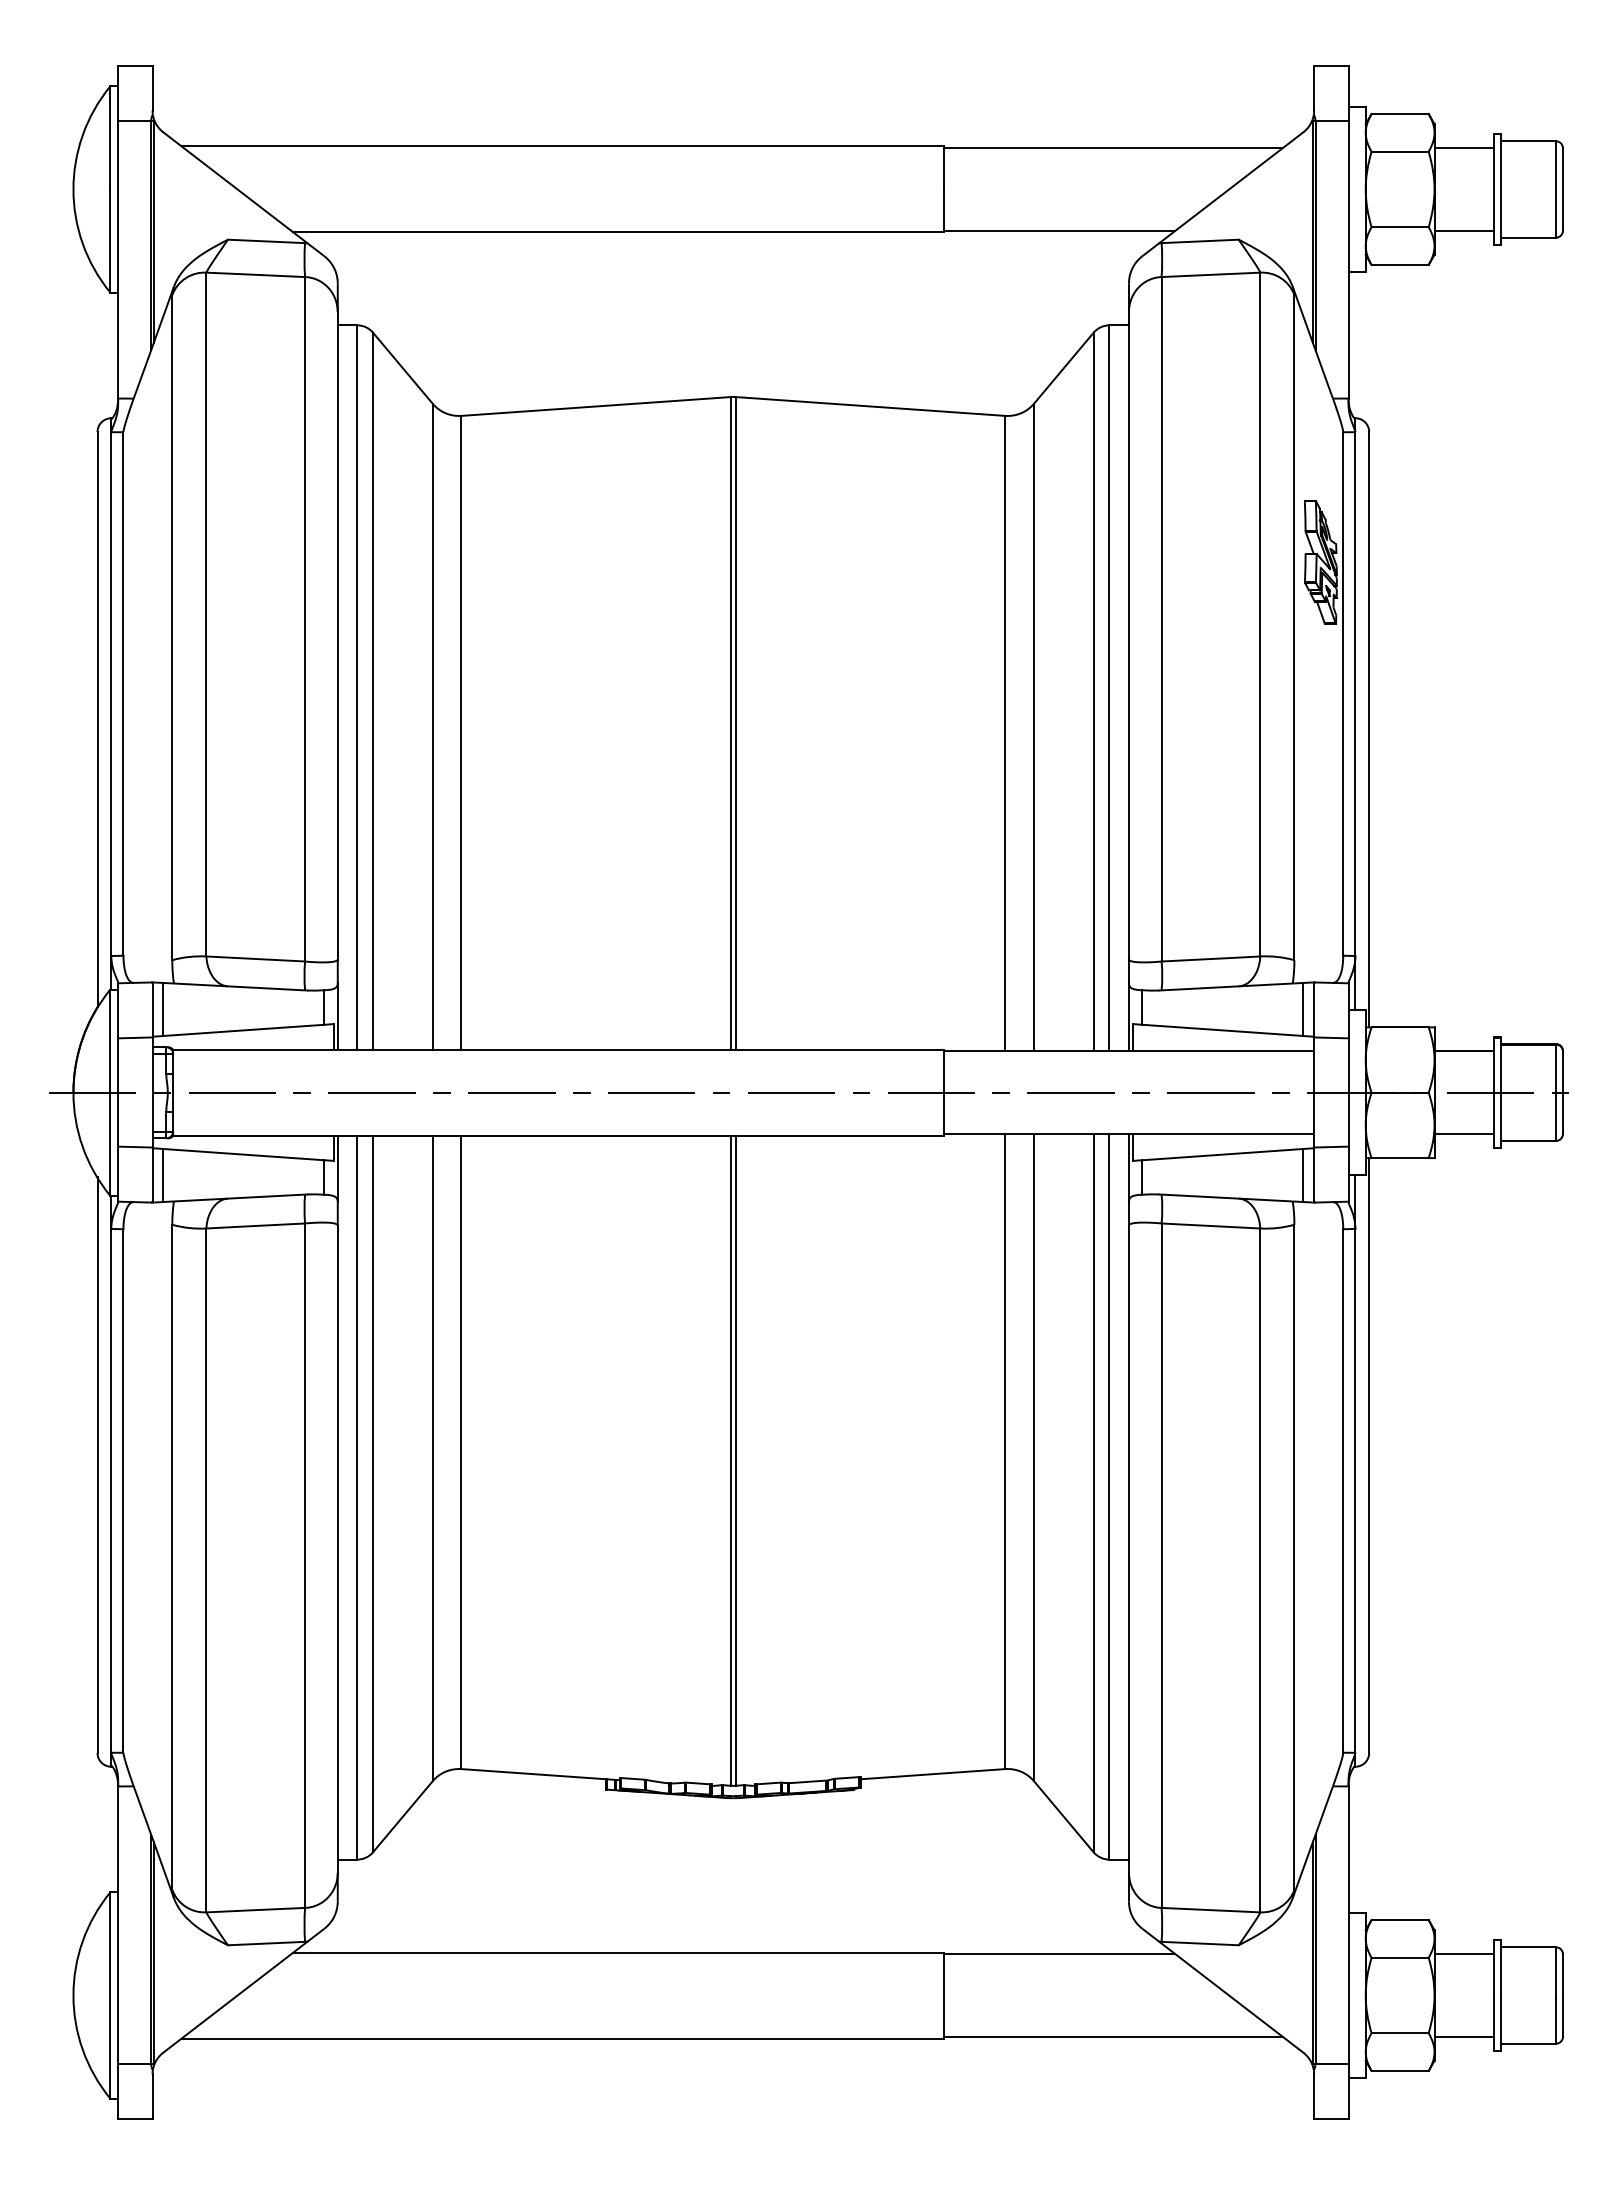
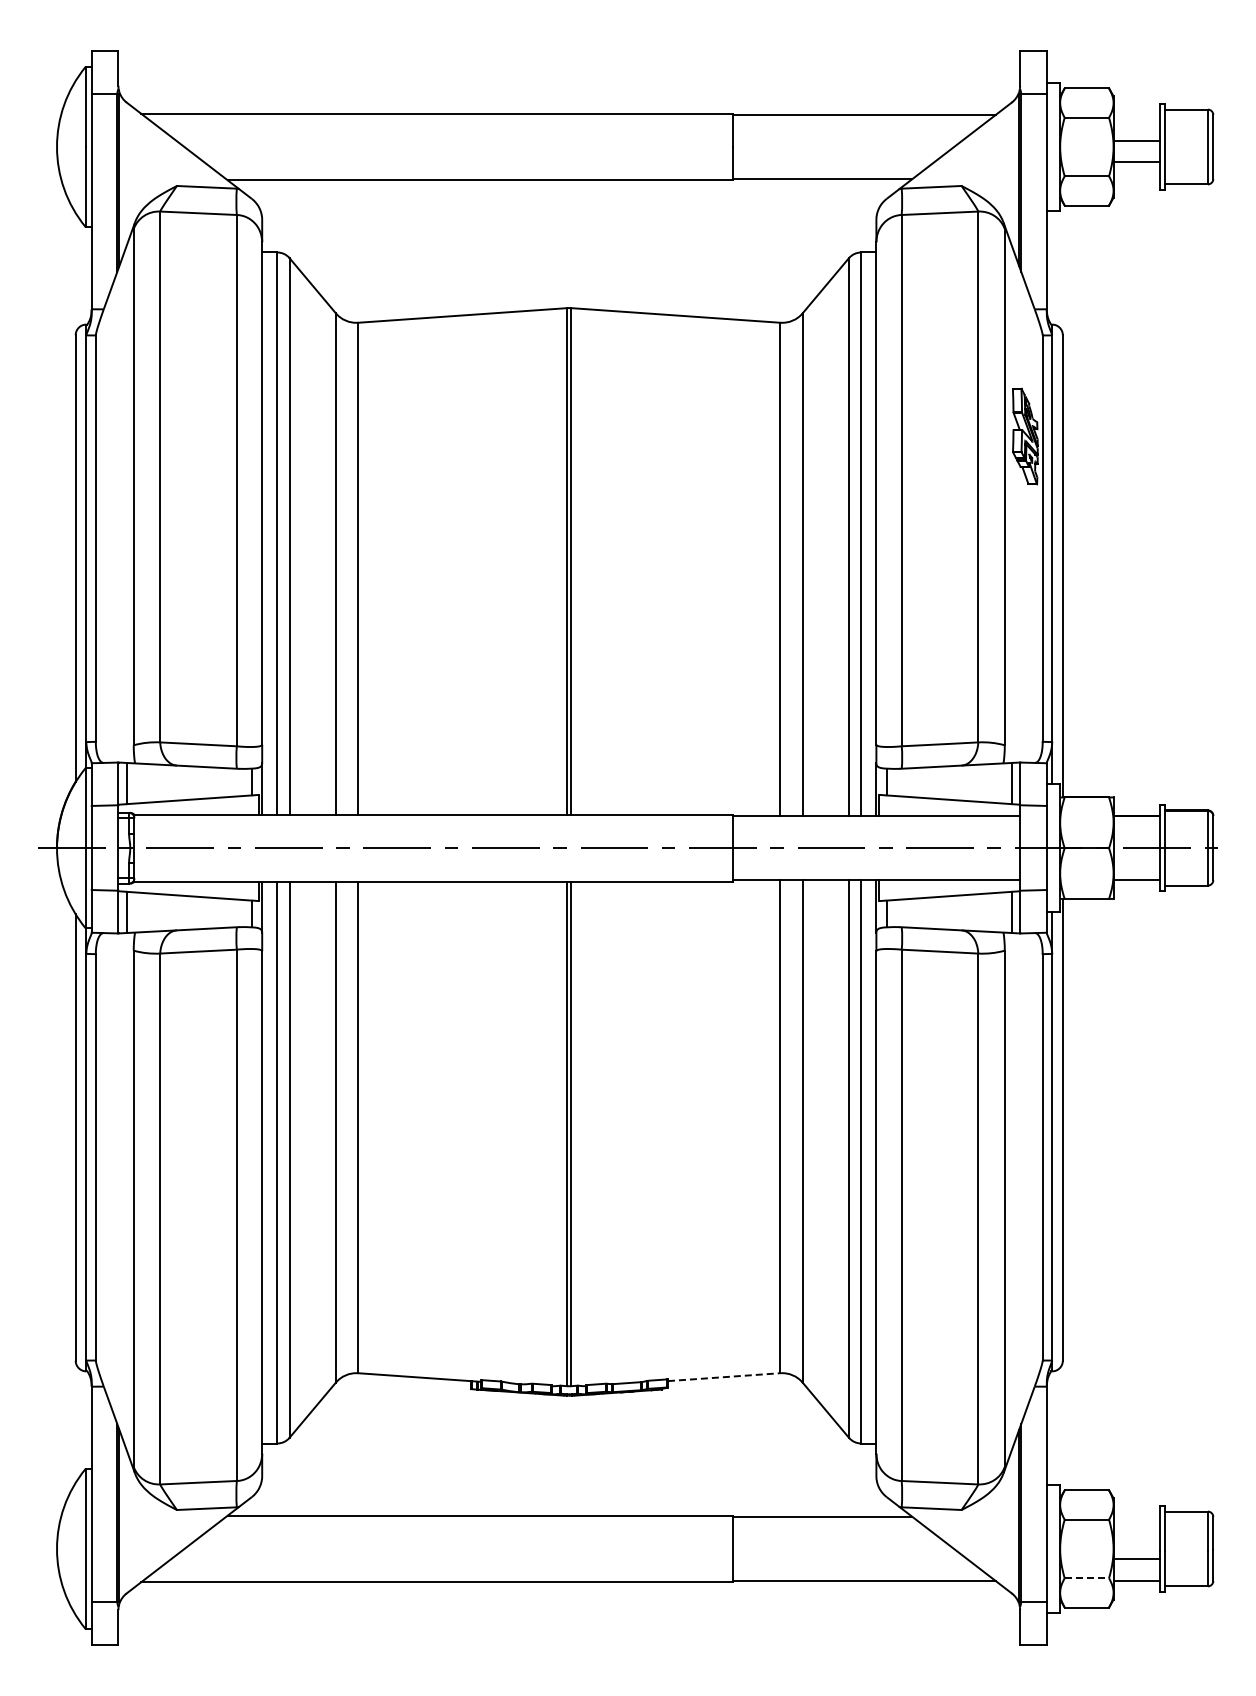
line: (1464, 147) -> (1136, 161), moved
line: (1464, 231) -> (1136, 141), moved
line: (933, 1774) -> (724, 1377), solid -> dashed
line: (1464, 1953) -> (1136, 1558), moved
line: (1400, 2033) -> (1087, 1578), solid -> dashed

